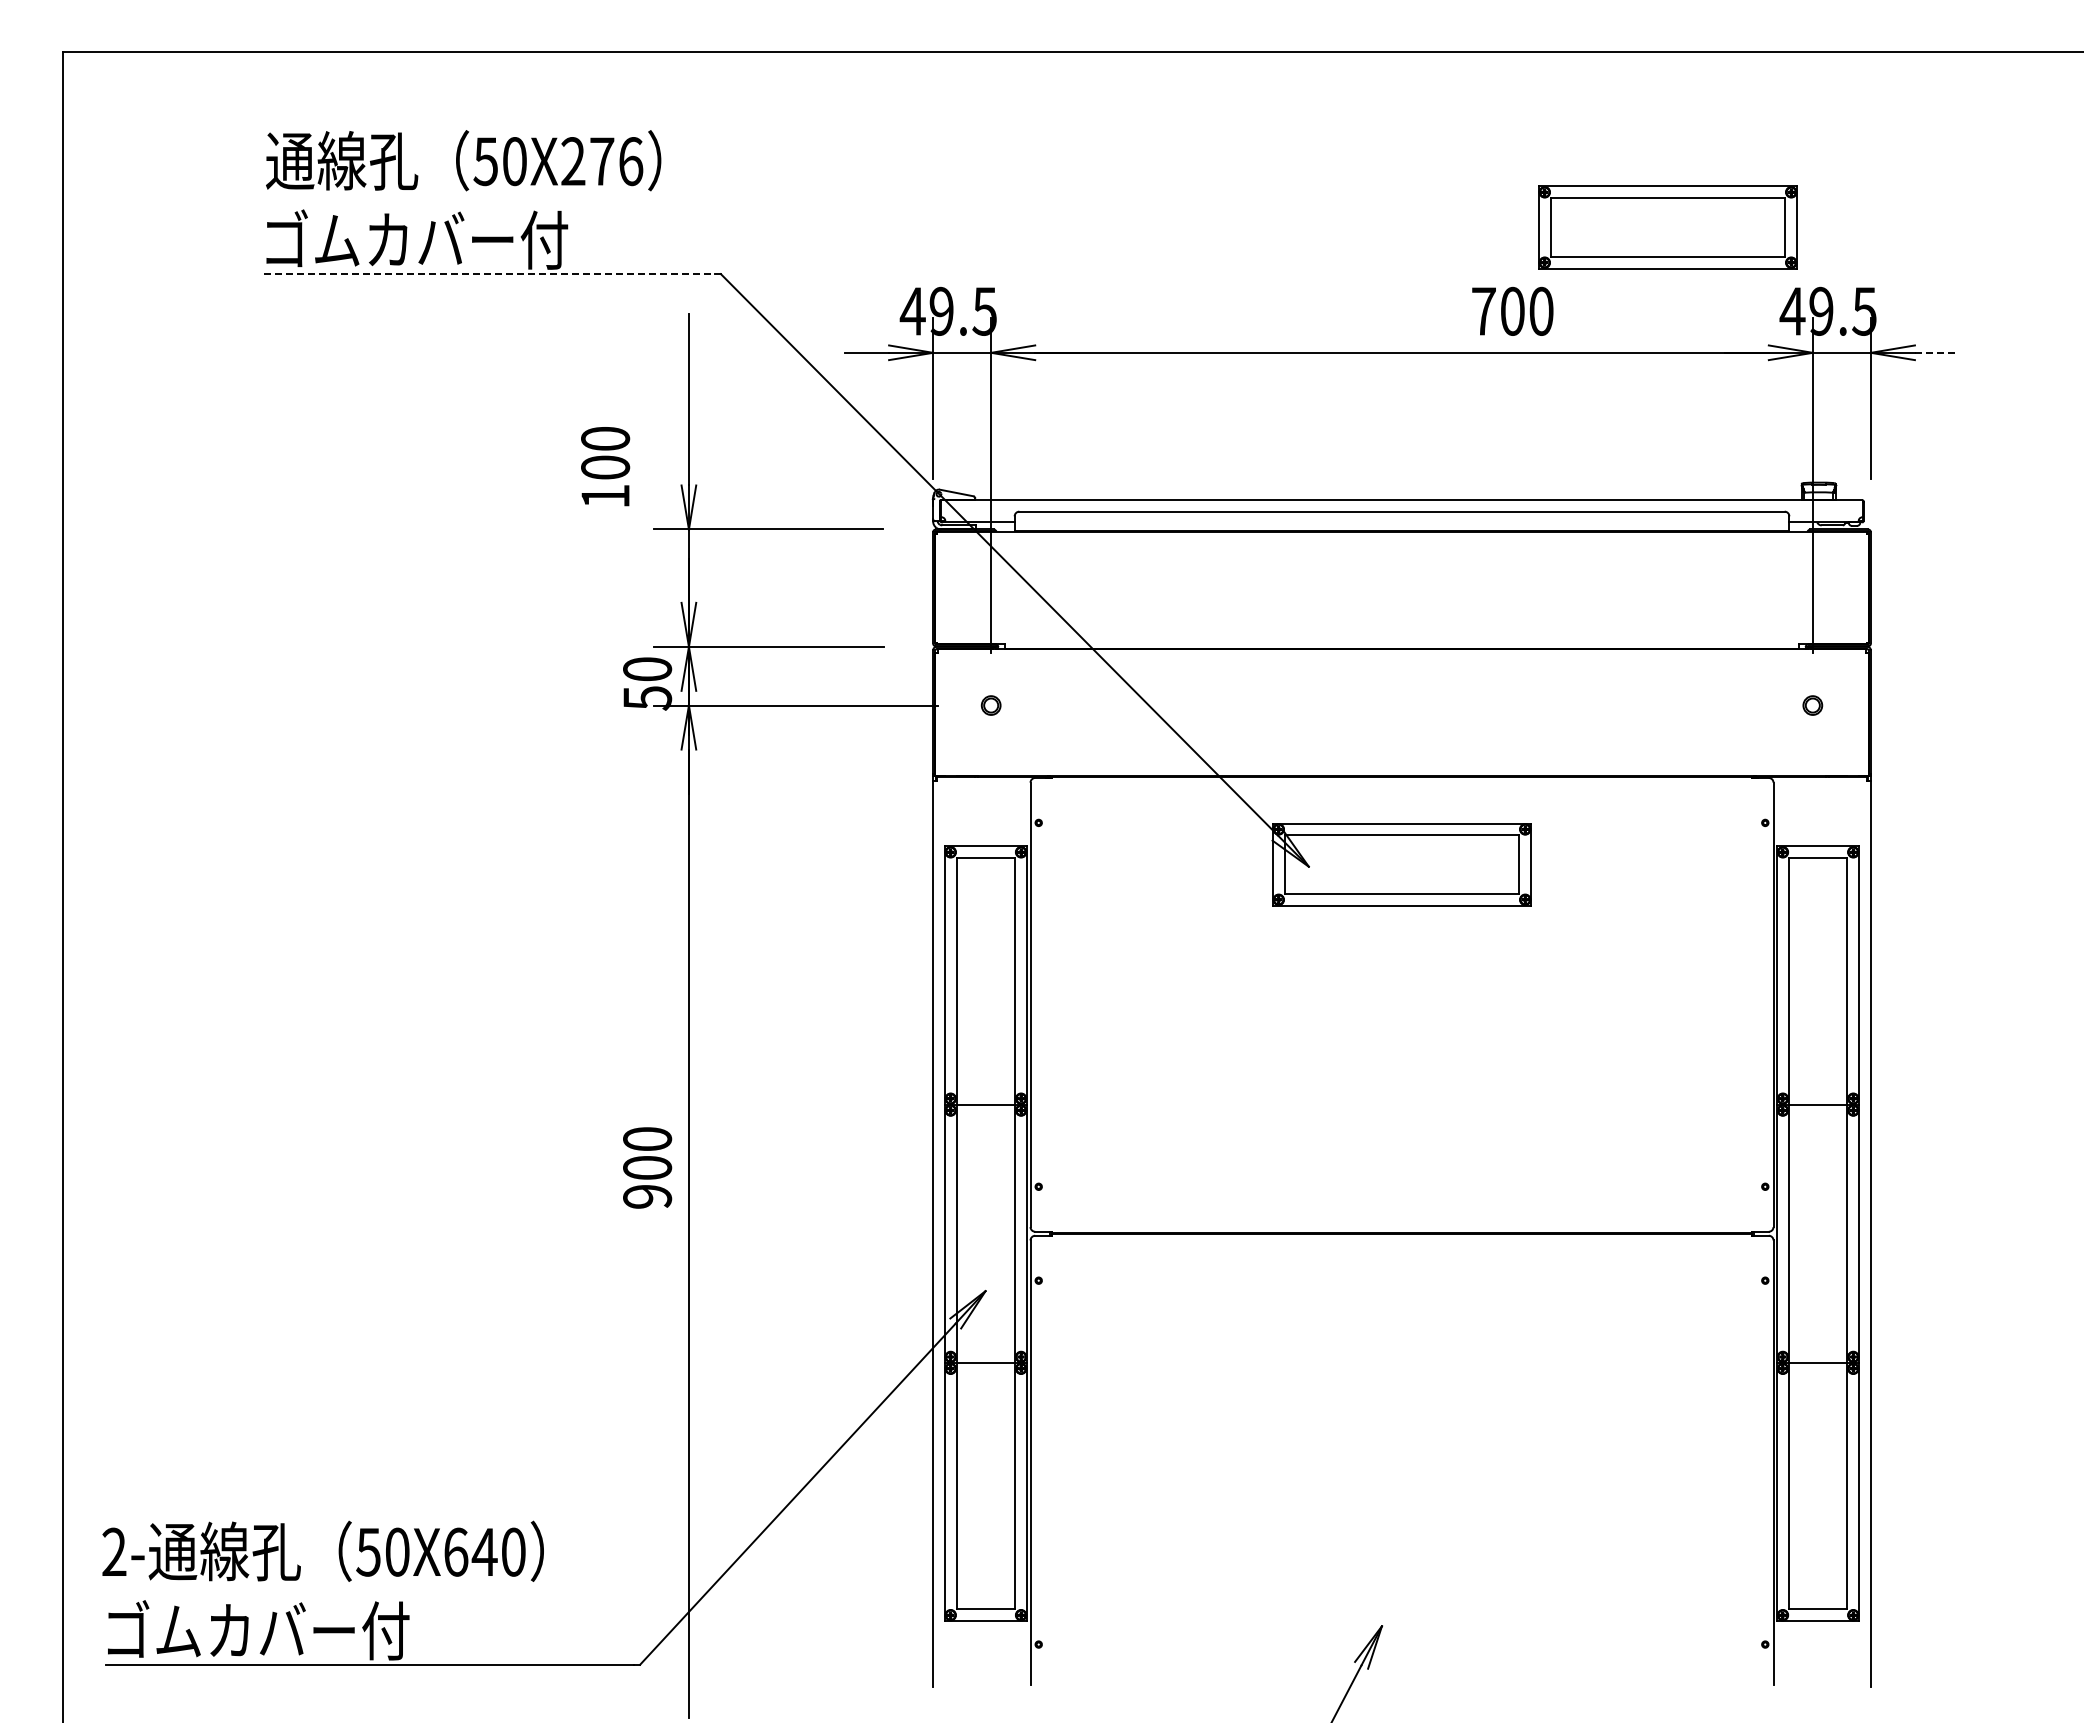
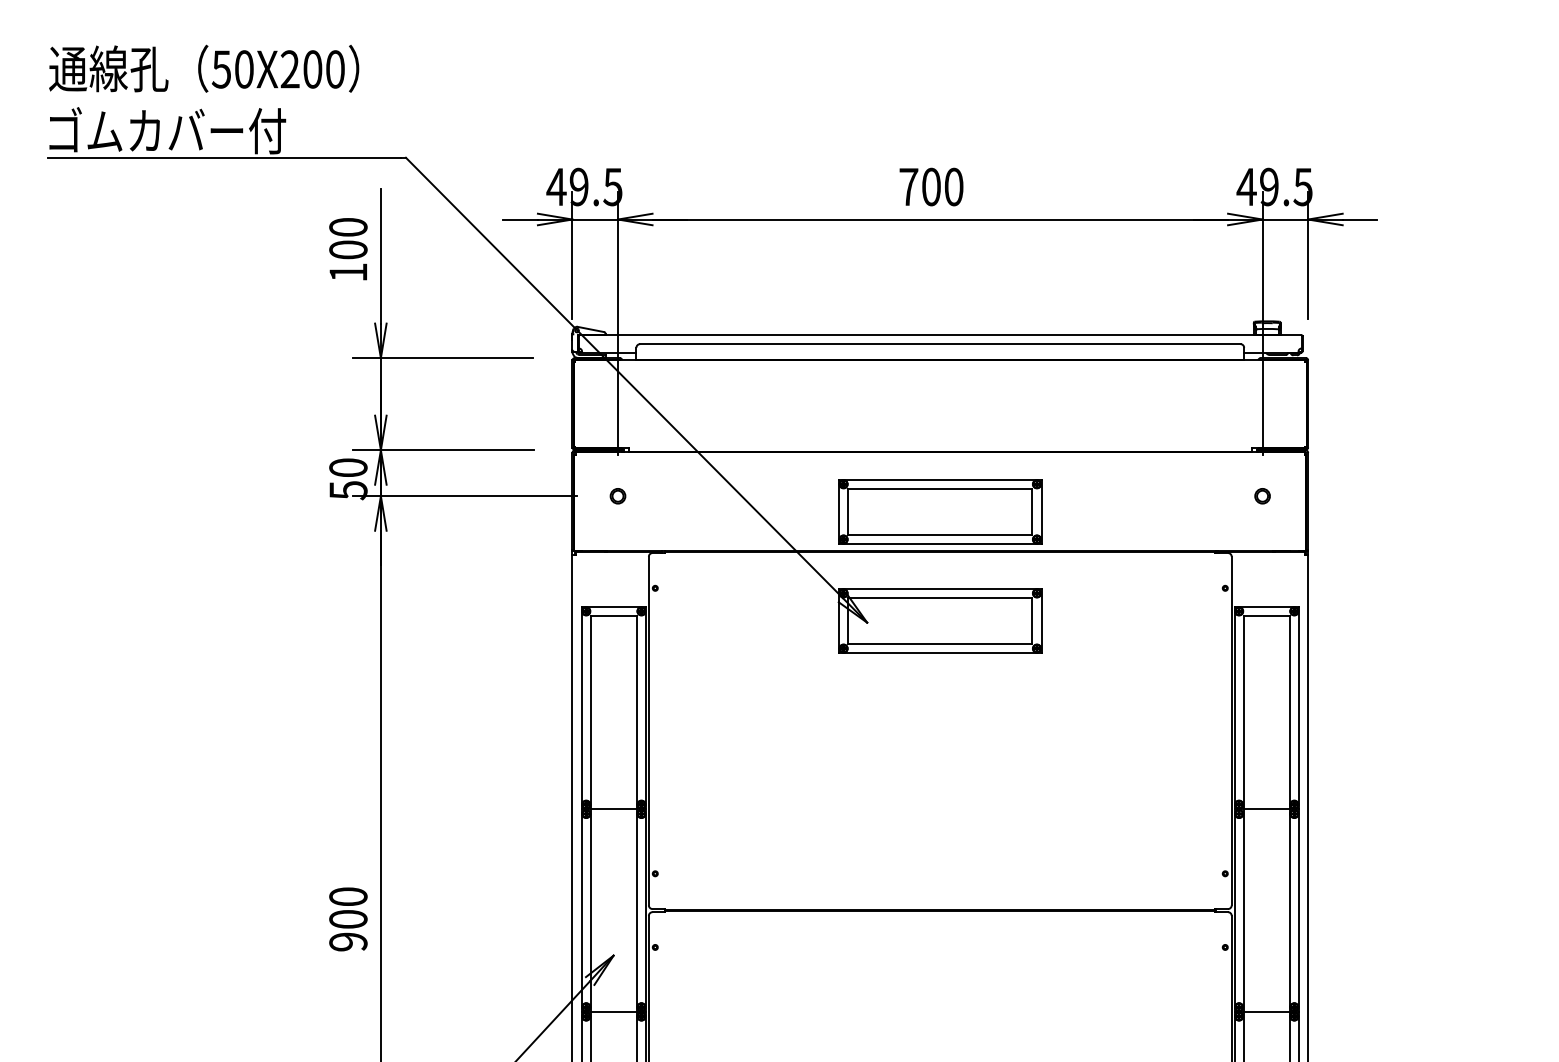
text: (616, 161) -> (324, 69), 50X276 -> 50X200
part: (1667, 227) -> (939, 511), moved
line: (489, 274) -> (224, 158), dashed -> solid
text: (1512, 310) -> (931, 186), moved
line: (1937, 352) -> (1360, 219), dashed -> solid
text: (605, 466) -> (348, 249), moved
text: (647, 1167) -> (348, 919), moved

